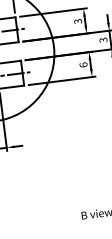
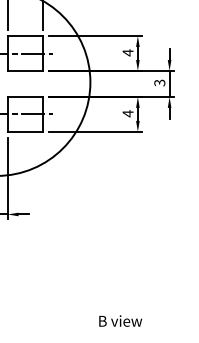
text: (77, 21) -> (127, 52), 3 -> 4
text: (83, 64) -> (127, 113), 6 -> 4

